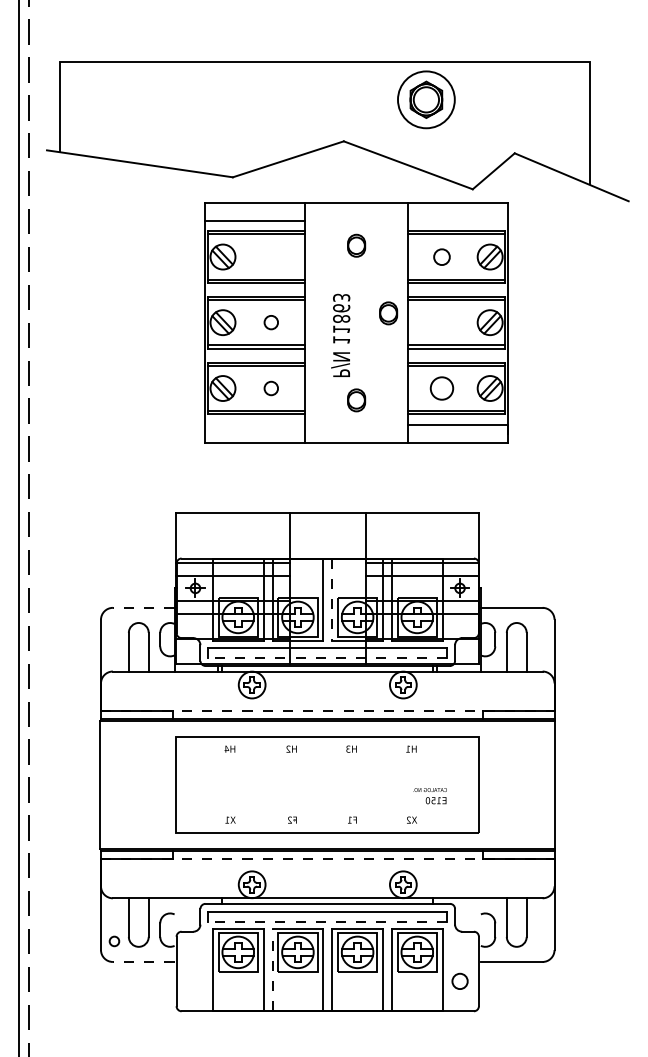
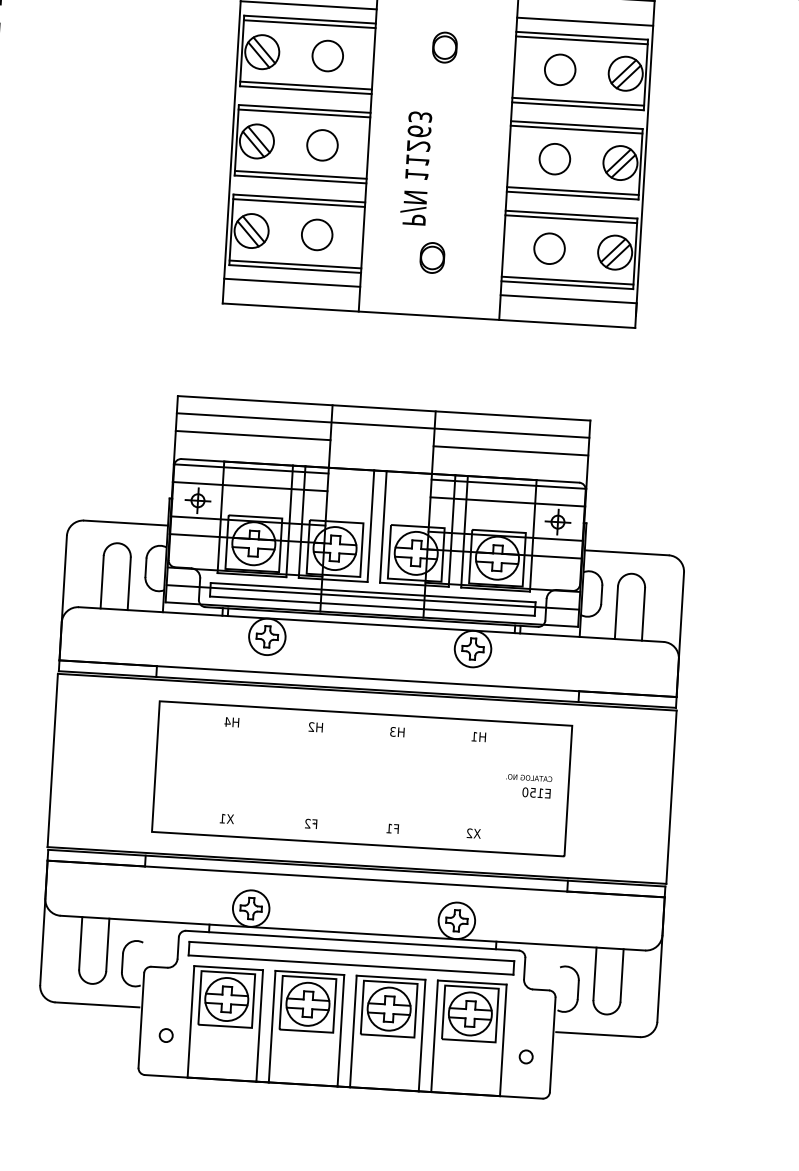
line: (458, 220) -> (585, 21), added
circle: (271, 256) -> (328, 55), added
circle: (441, 257) -> (559, 70), size x1.43
part: (388, 313) -> (482, 142), removed
text: (341, 318) -> (418, 145), 11863 -> 11263
circle: (271, 322) -> (322, 145), size x1.67
circle: (441, 322) -> (554, 158), added
circle: (271, 388) -> (317, 234), size x1.67
line: (254, 424) -> (291, 282), added
line: (327, 525) -> (382, 425), added
line: (232, 538) -> (252, 435), added
line: (422, 538) -> (510, 451), added
line: (332, 599) -> (383, 526), dashed -> solid
line: (143, 607) -> (125, 522), dashed -> solid
line: (327, 651) -> (372, 597), added
line: (327, 658) -> (371, 606), dashed -> solid
line: (327, 711) -> (367, 678), dashed -> solid
text: (429, 796) -> (527, 786), moved
line: (327, 858) -> (355, 878), dashed -> solid
line: (327, 921) -> (350, 964), dashed -> solid
circle: (114, 941) -> (166, 1035), moved
line: (143, 961) -> (97, 1004), dashed -> solid
line: (272, 970) -> (271, 1026), dashed -> solid
circle: (459, 981) -> (525, 1056), size x0.62

